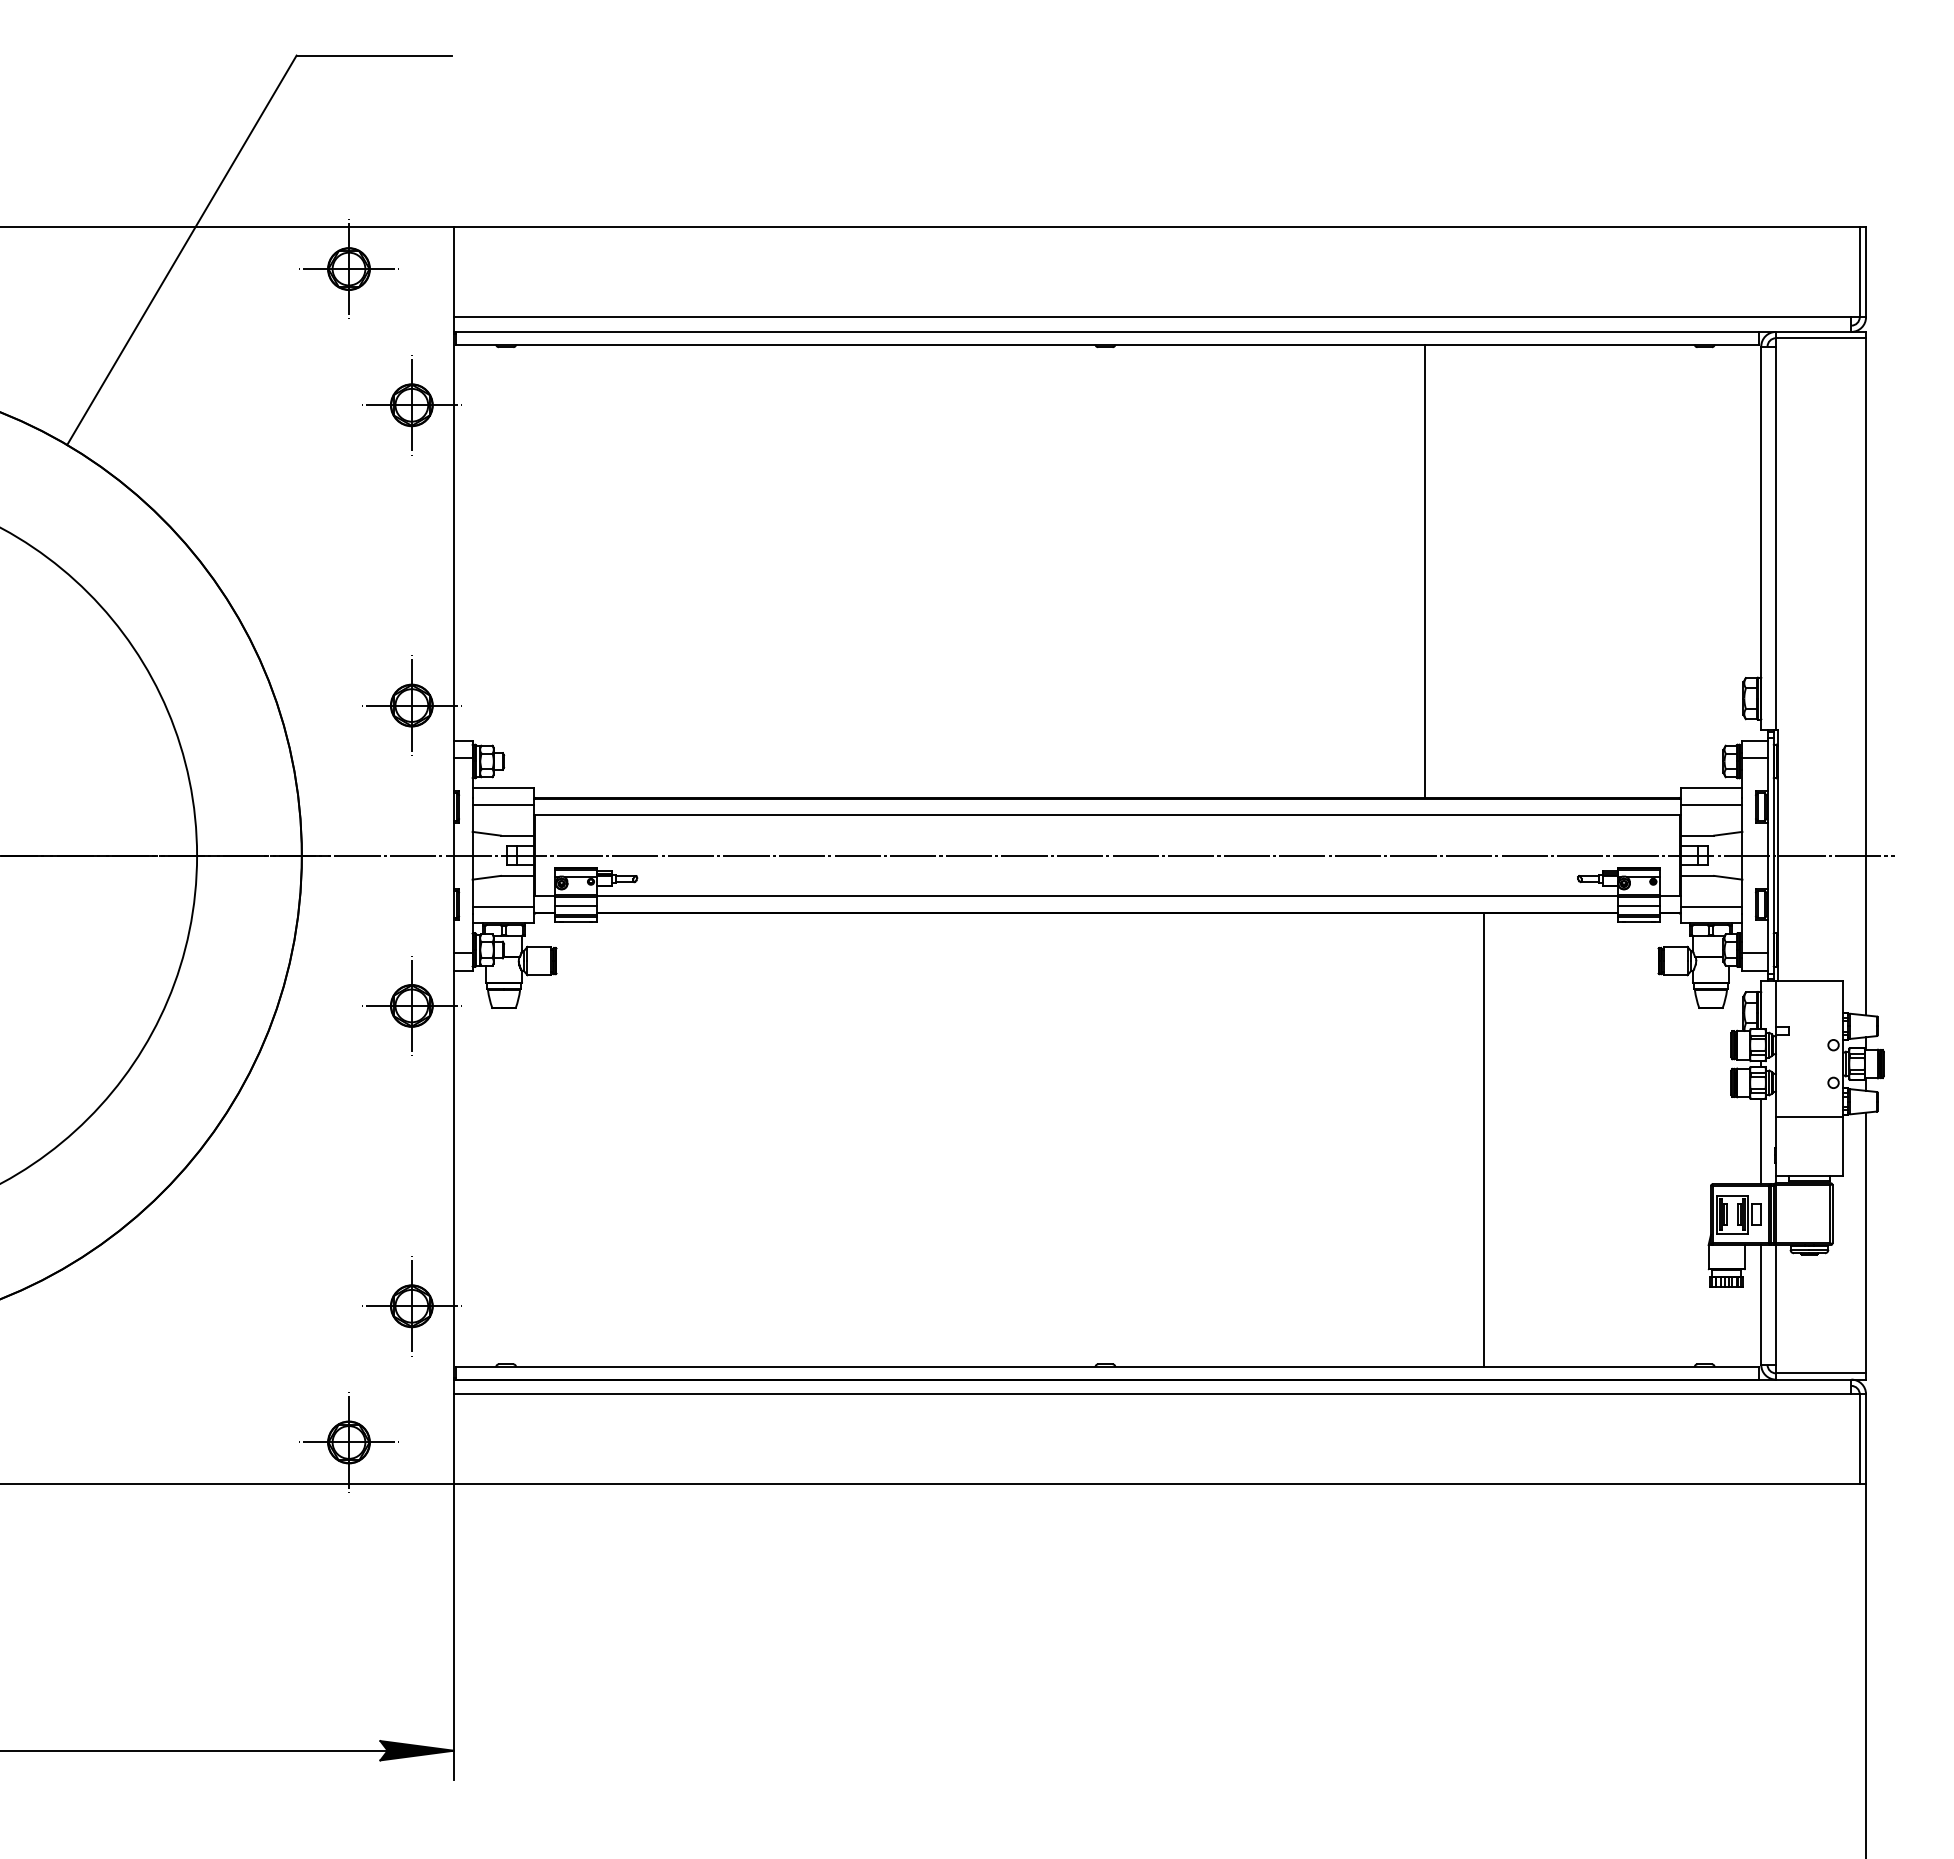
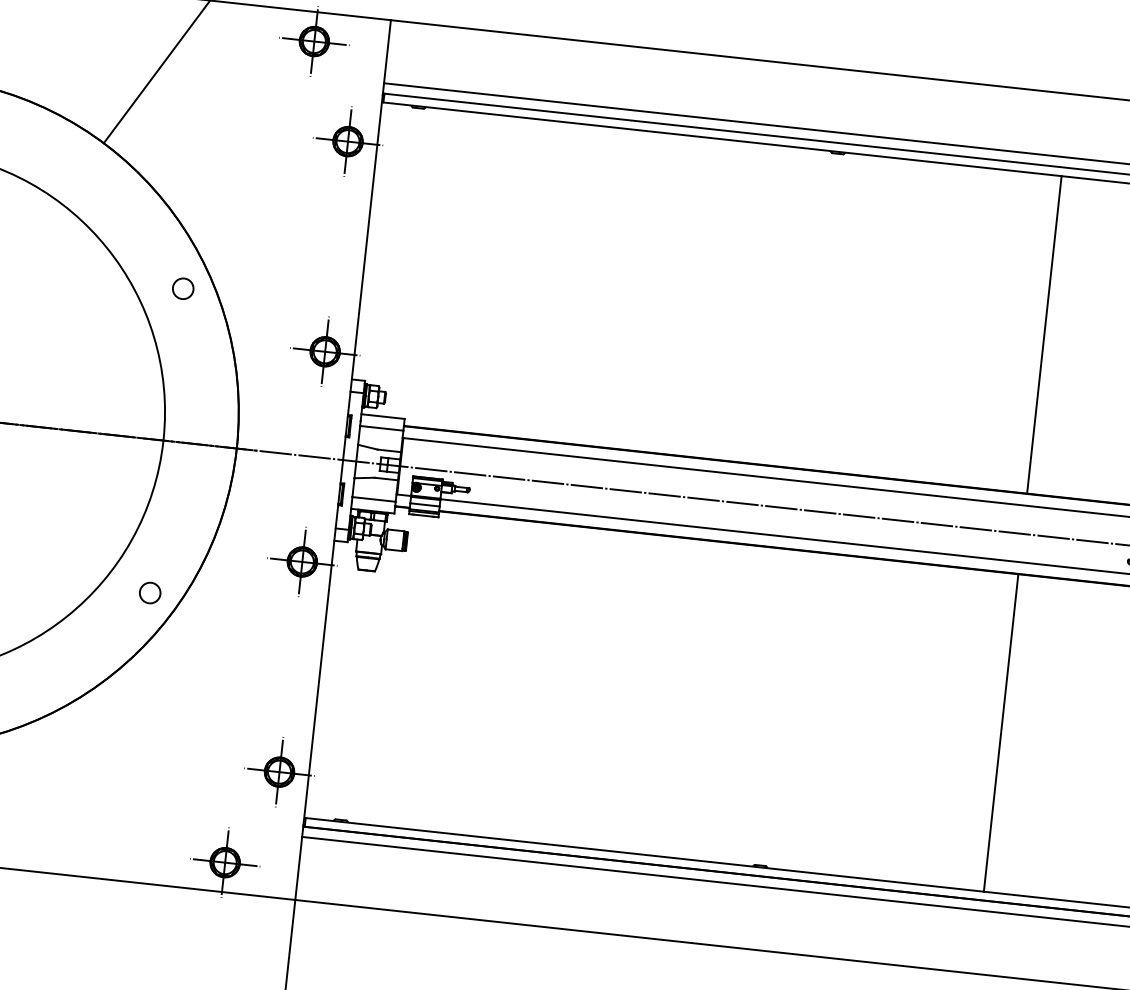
circle: (201, 637) -> (183, 288), added
circle: (201, 1072) -> (150, 592), added
line: (1483, 1140) -> (1000, 733), moved

